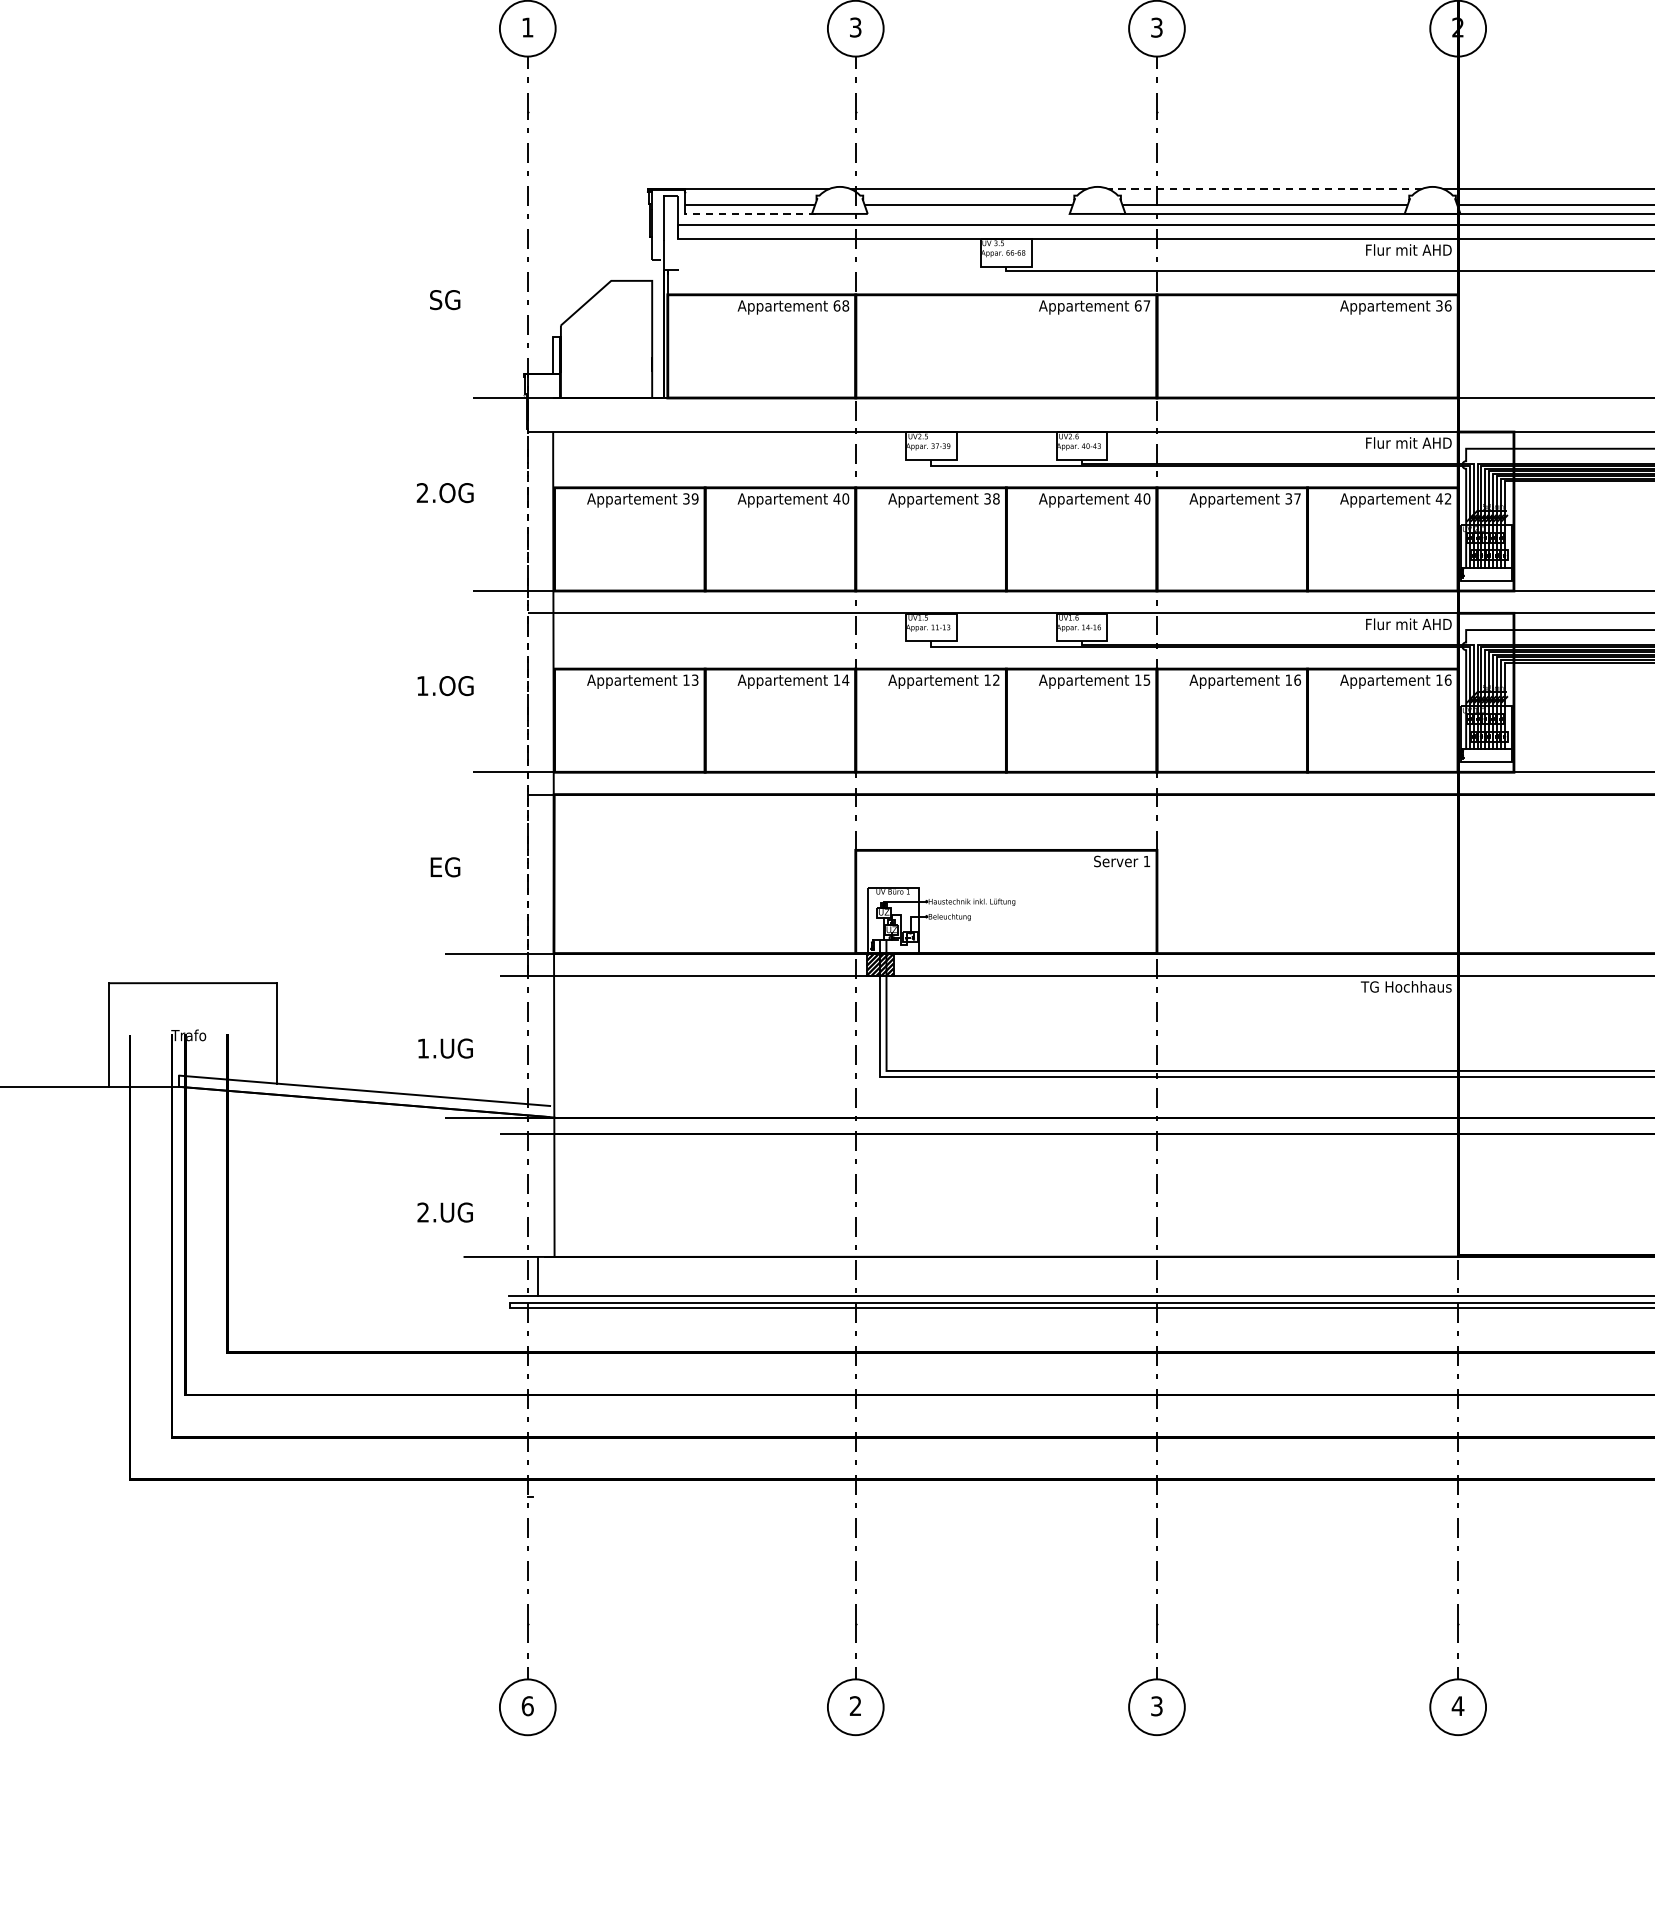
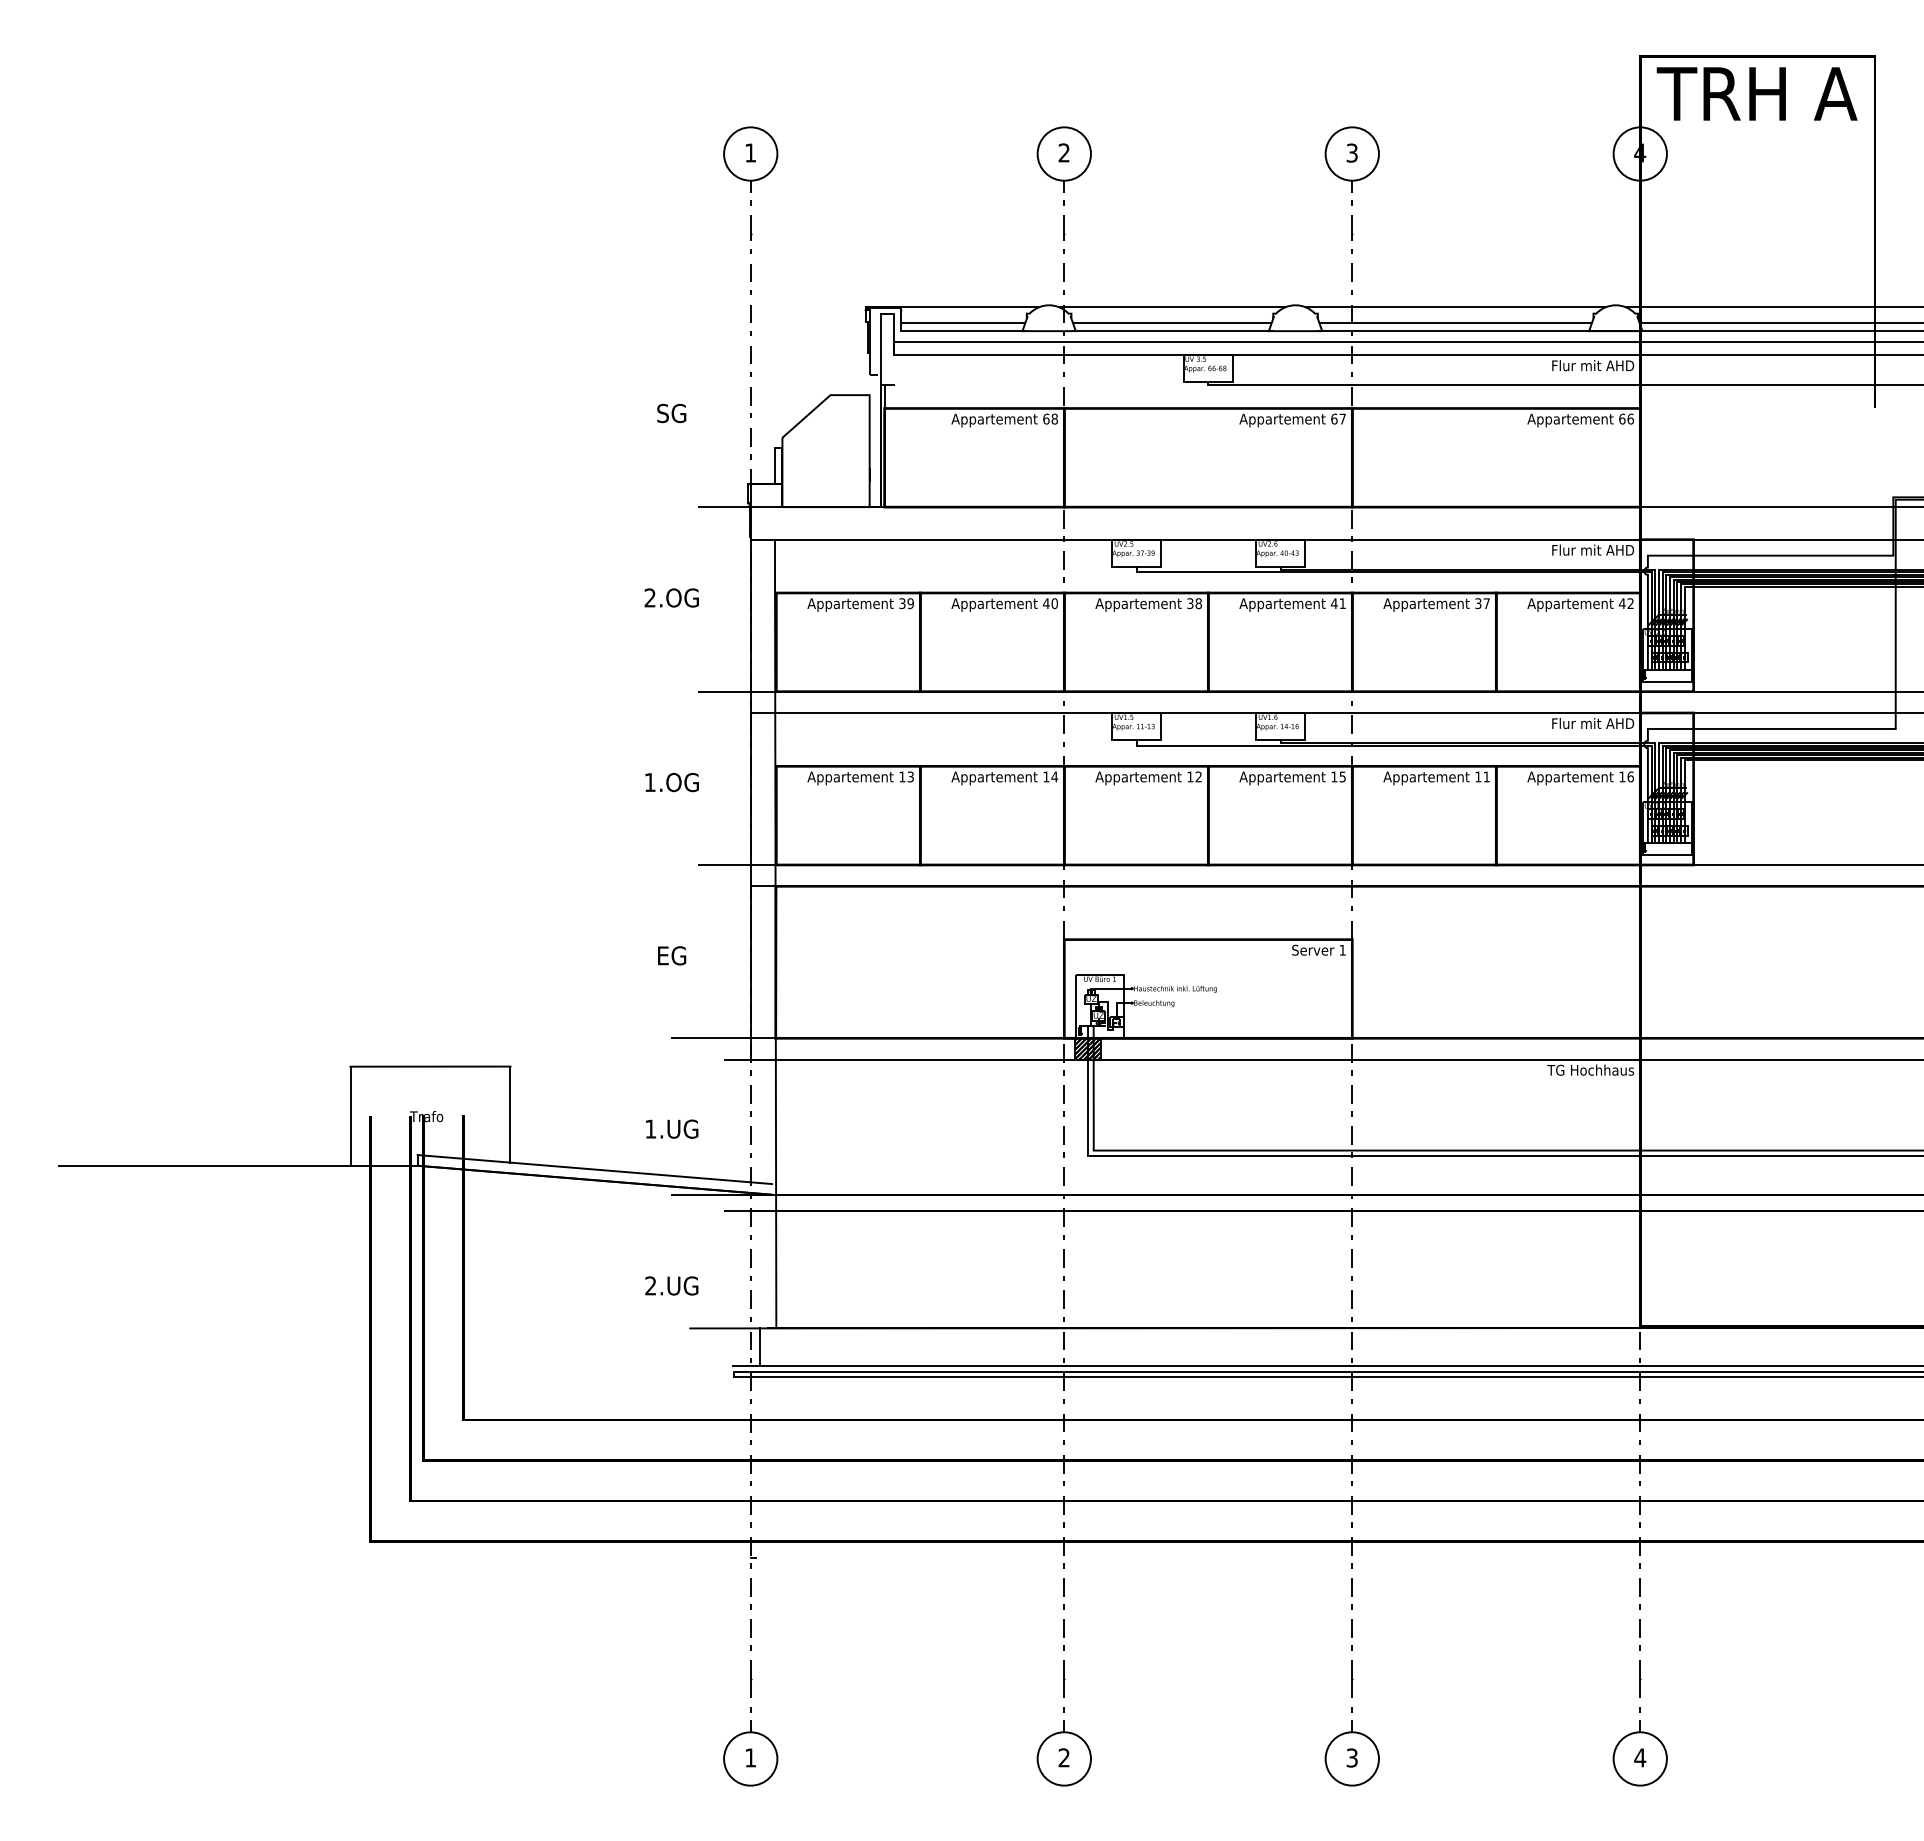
text: (854, 27) -> (1063, 152), 3 -> 2
text: (1458, 27) -> (1640, 152), 2 -> 4
line: (1264, 189) -> (1455, 307), dashed -> solid
line: (750, 214) -> (963, 331), dashed -> solid
line: (968, 214) -> (1172, 331), added
text: (1439, 305) -> (1622, 418), 36 -> 66
text: (1146, 498) -> (1342, 603), 40 -> 41
text: (1297, 679) -> (1486, 776), 16 -> 11
line: (527, 699) -> (750, 795), dashed -> solid
text: (527, 1705) -> (750, 1757), 6 -> 1

